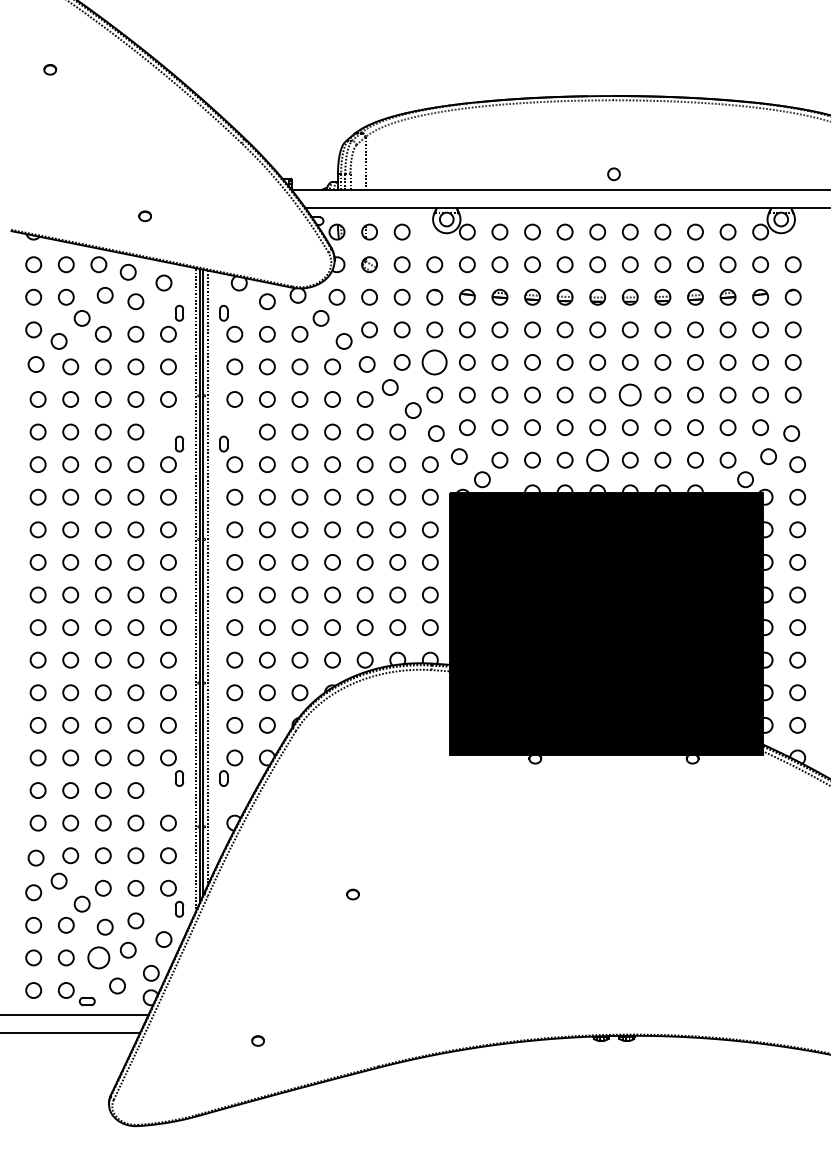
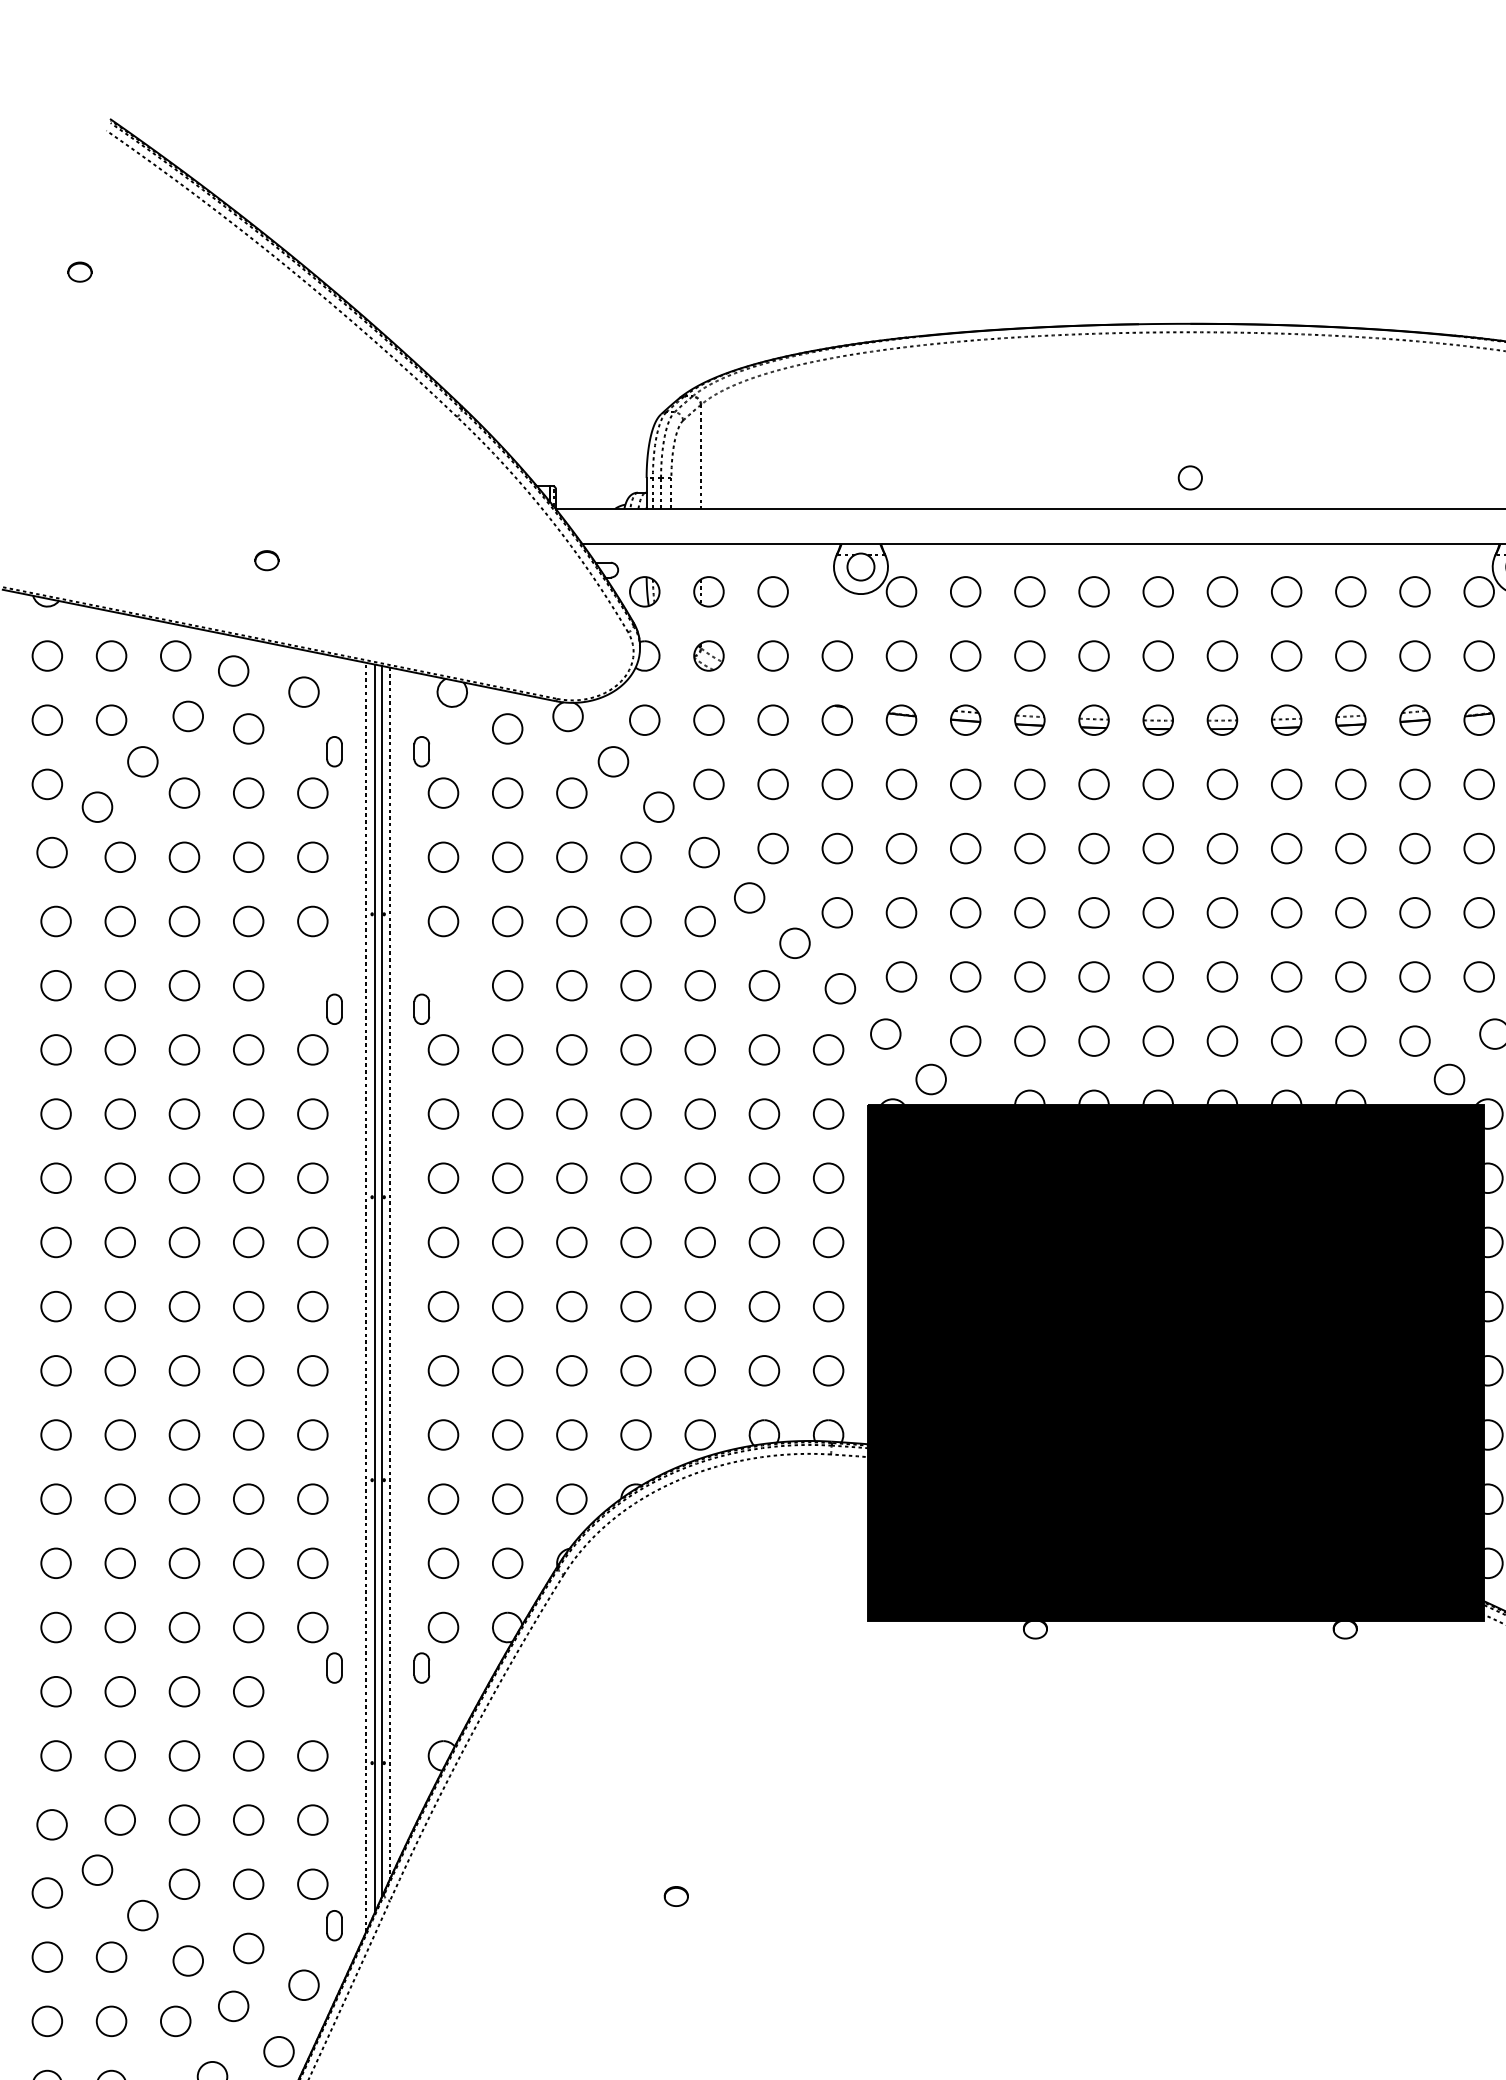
circle: (434, 362) -> (836, 848), size x0.62
circle: (630, 394) -> (1222, 911), size x0.71
circle: (597, 459) -> (1157, 1039), size x0.71
circle: (98, 957) -> (175, 2020), size x0.71

